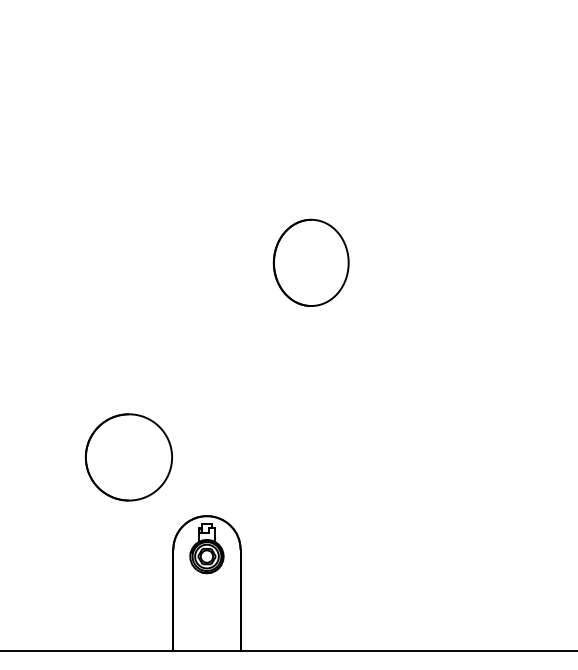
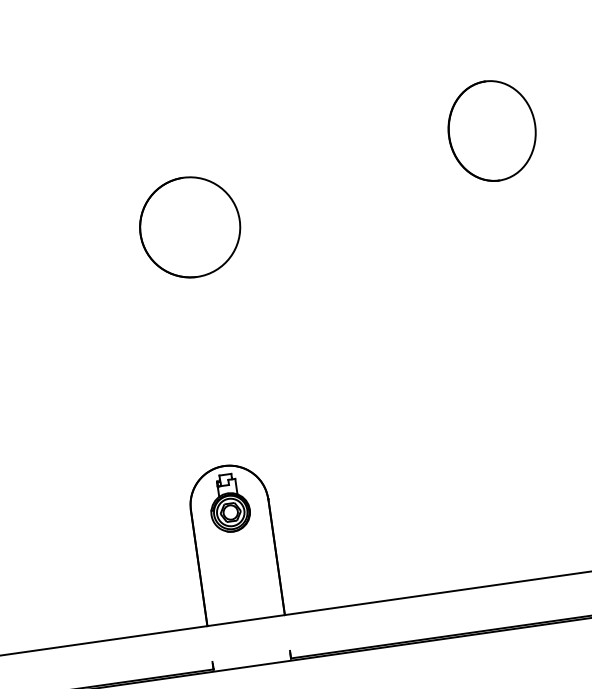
part: (310, 262) -> (491, 130), moved
circle: (128, 457) -> (189, 227), moved

